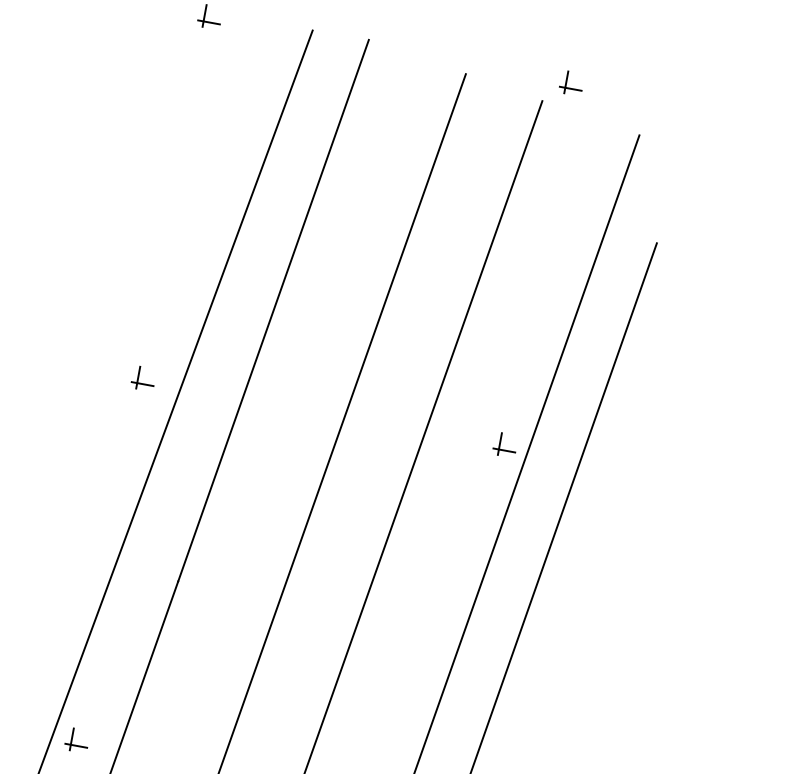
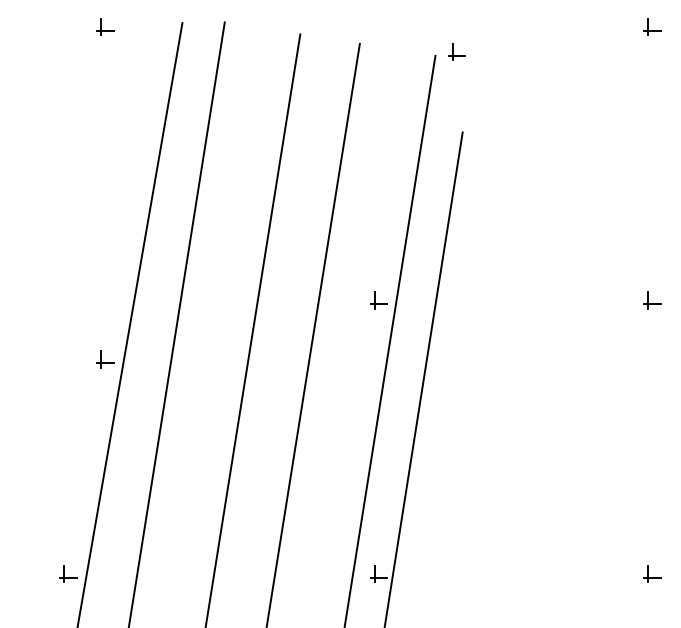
part: (571, 82) -> (456, 51), moved
part: (143, 378) -> (105, 359), moved
part: (77, 740) -> (68, 573), moved

